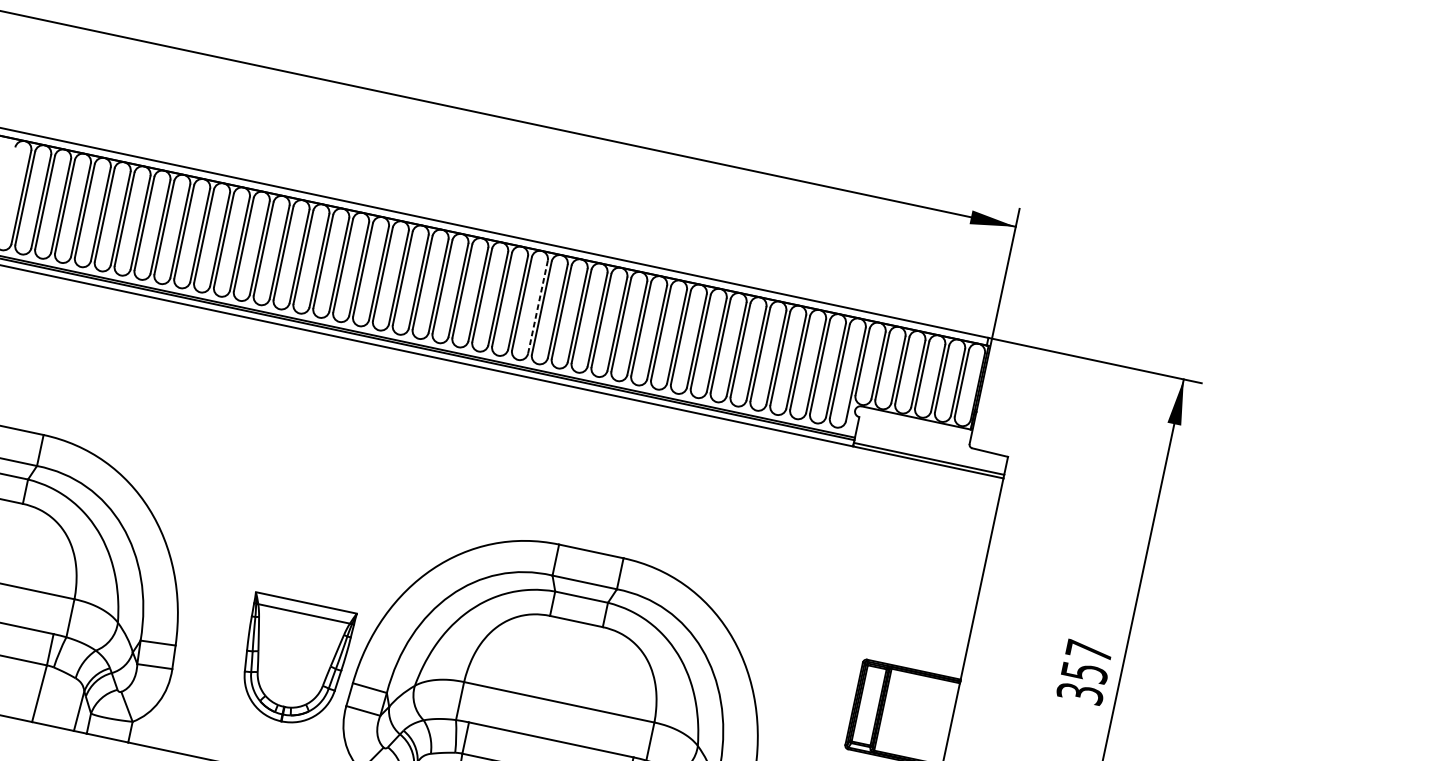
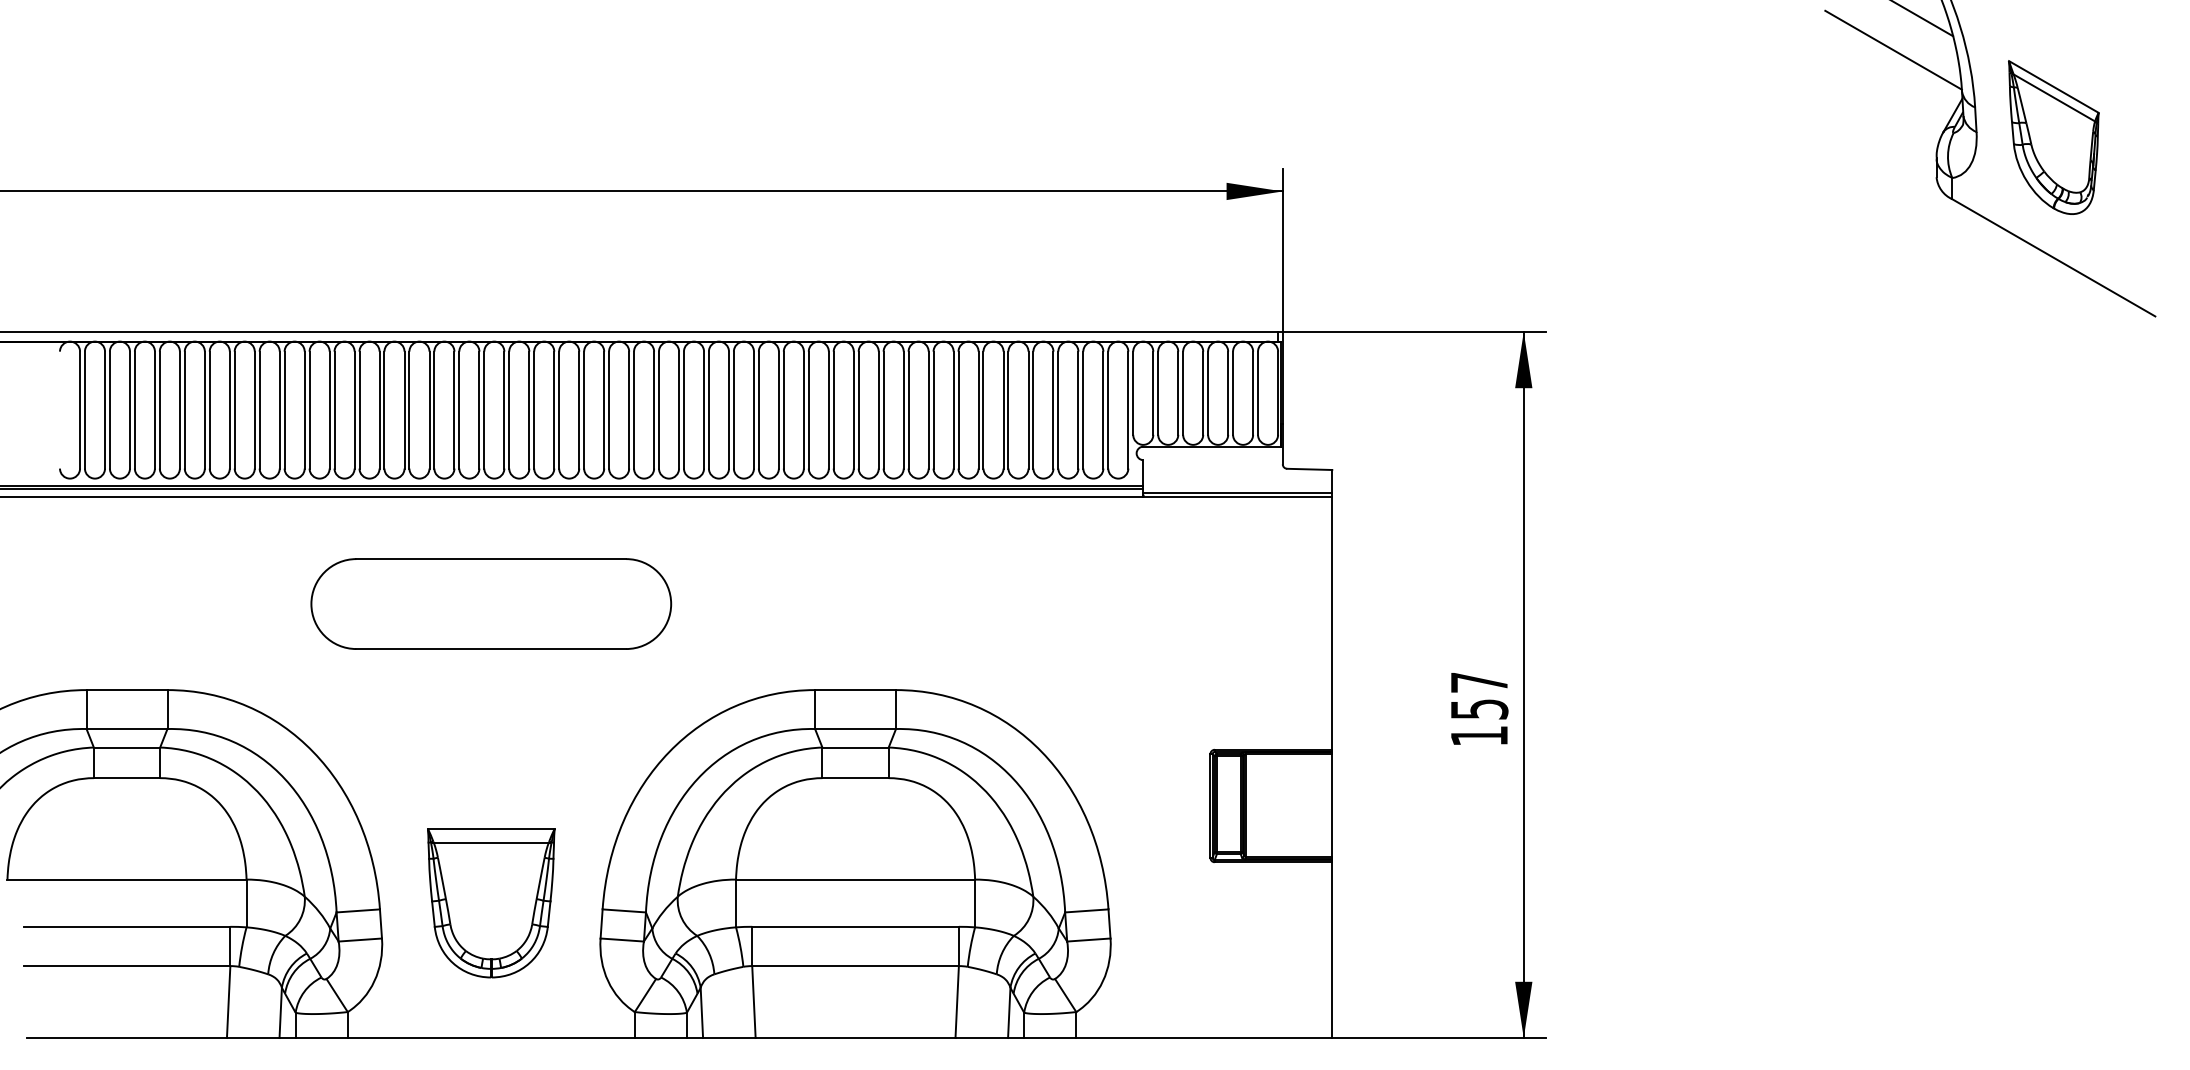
line: (538, 306) -> (729, 409), dashed -> solid
part: (316, 420) -> (491, 603), added
part: (293, 662) -> (491, 903), moved
text: (1080, 693) -> (1479, 736), 357 -> 157

